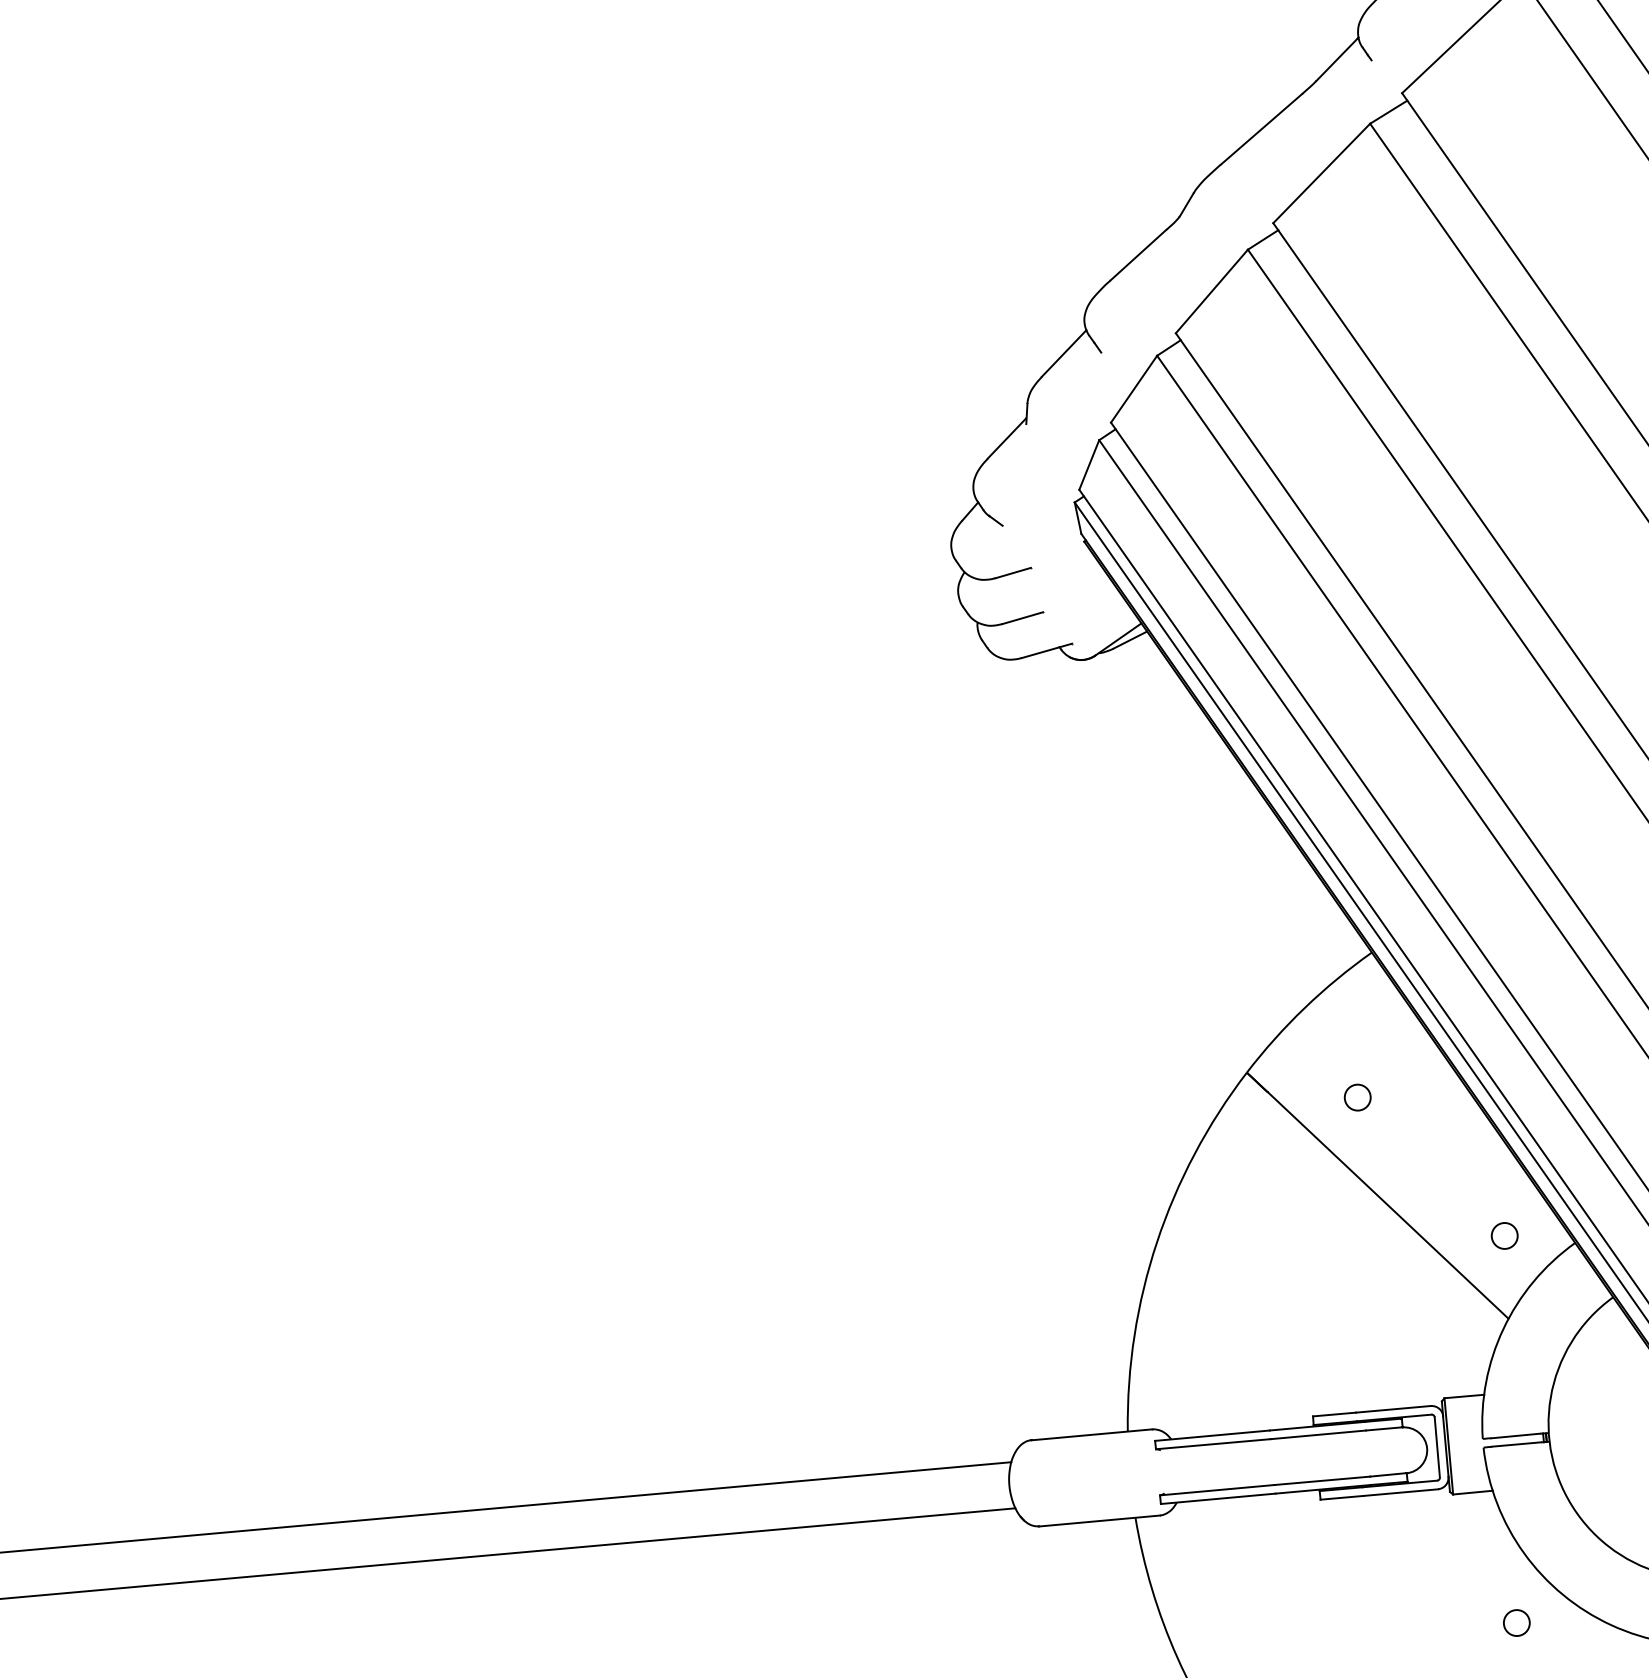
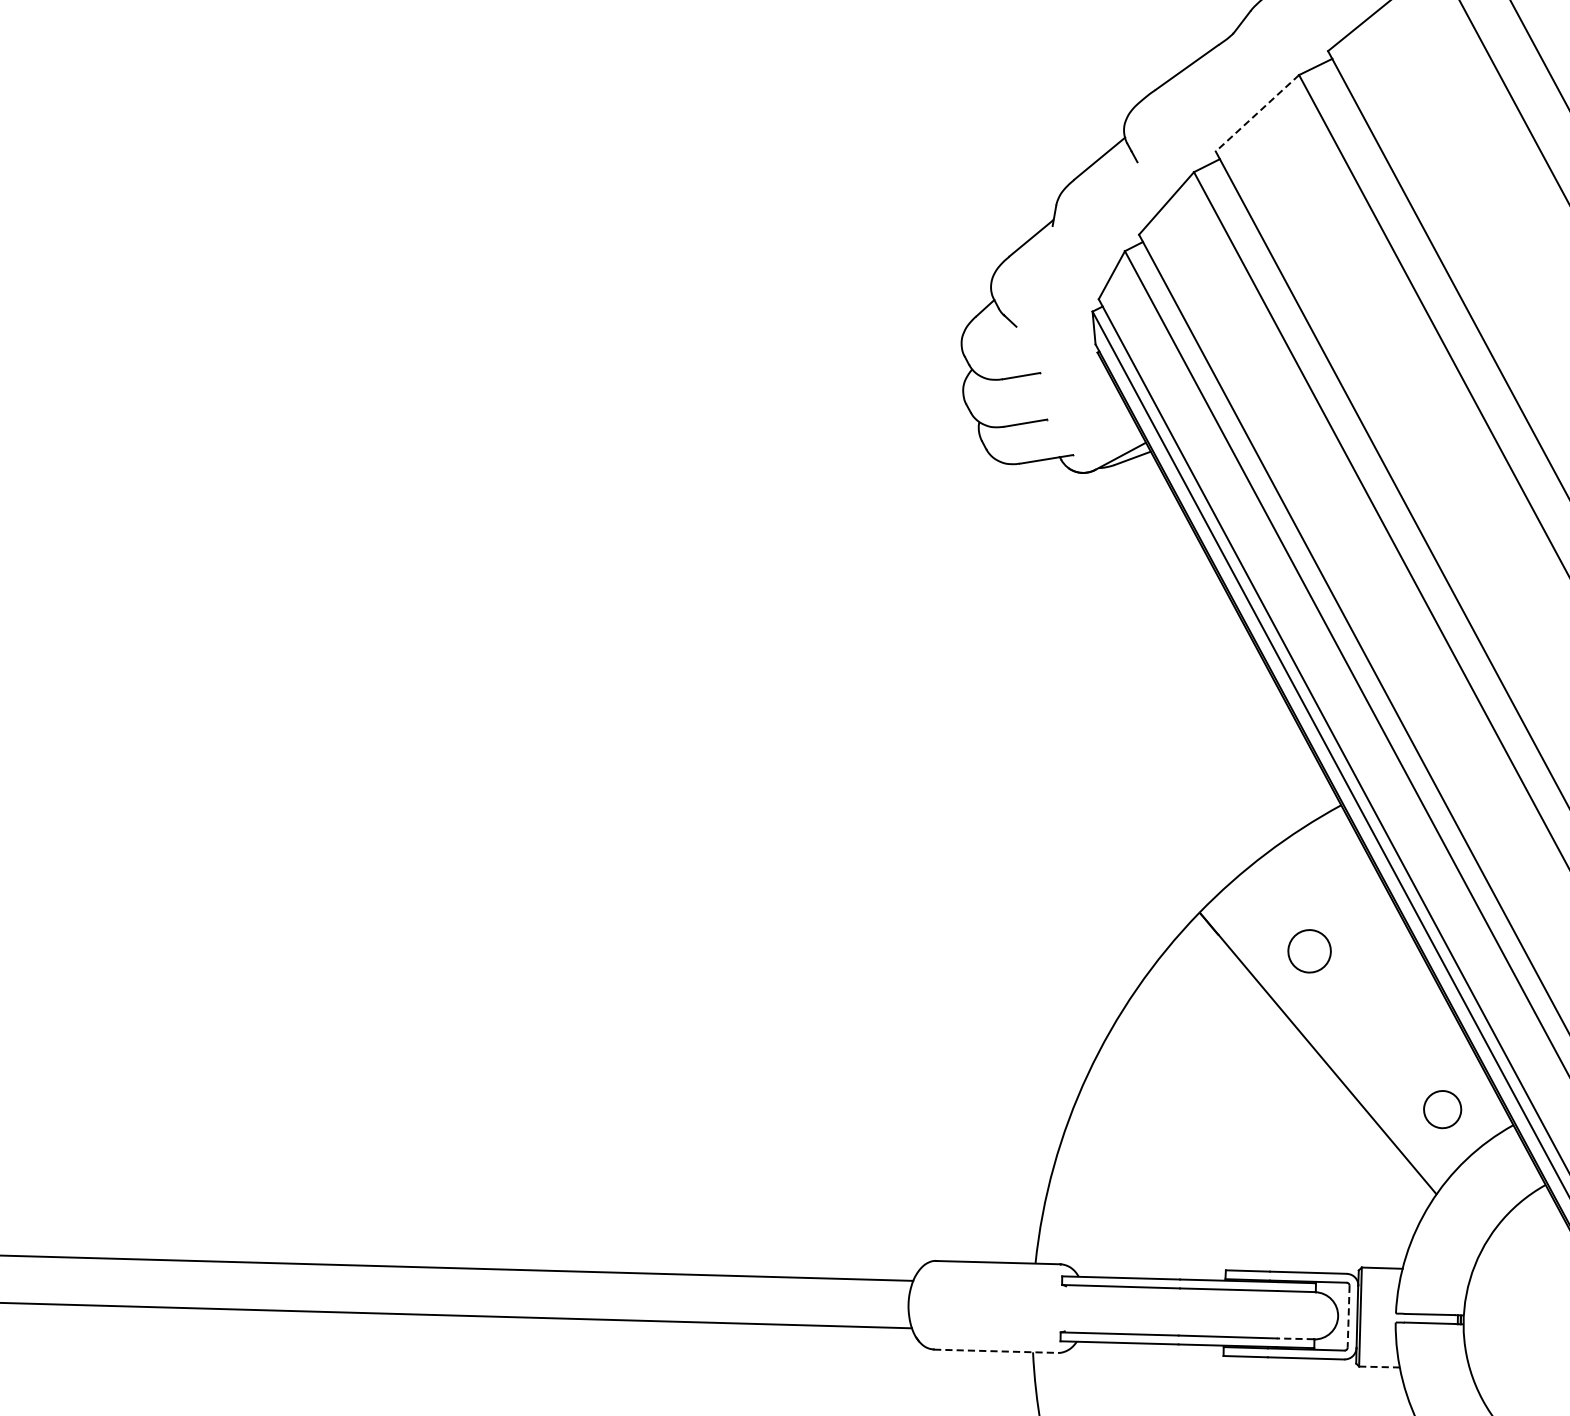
line: (1211, 291) -> (1257, 113), solid -> dashed
circle: (1357, 1097) -> (1309, 951), size x1.6
circle: (1504, 1235) -> (1442, 1109), size x1.4
line: (1437, 1447) -> (1348, 1316), solid -> dashed
line: (1387, 1474) -> (1294, 1338), solid -> dashed
line: (1473, 1492) -> (1380, 1366), solid -> dashed
line: (1099, 1521) -> (995, 1351), solid -> dashed

